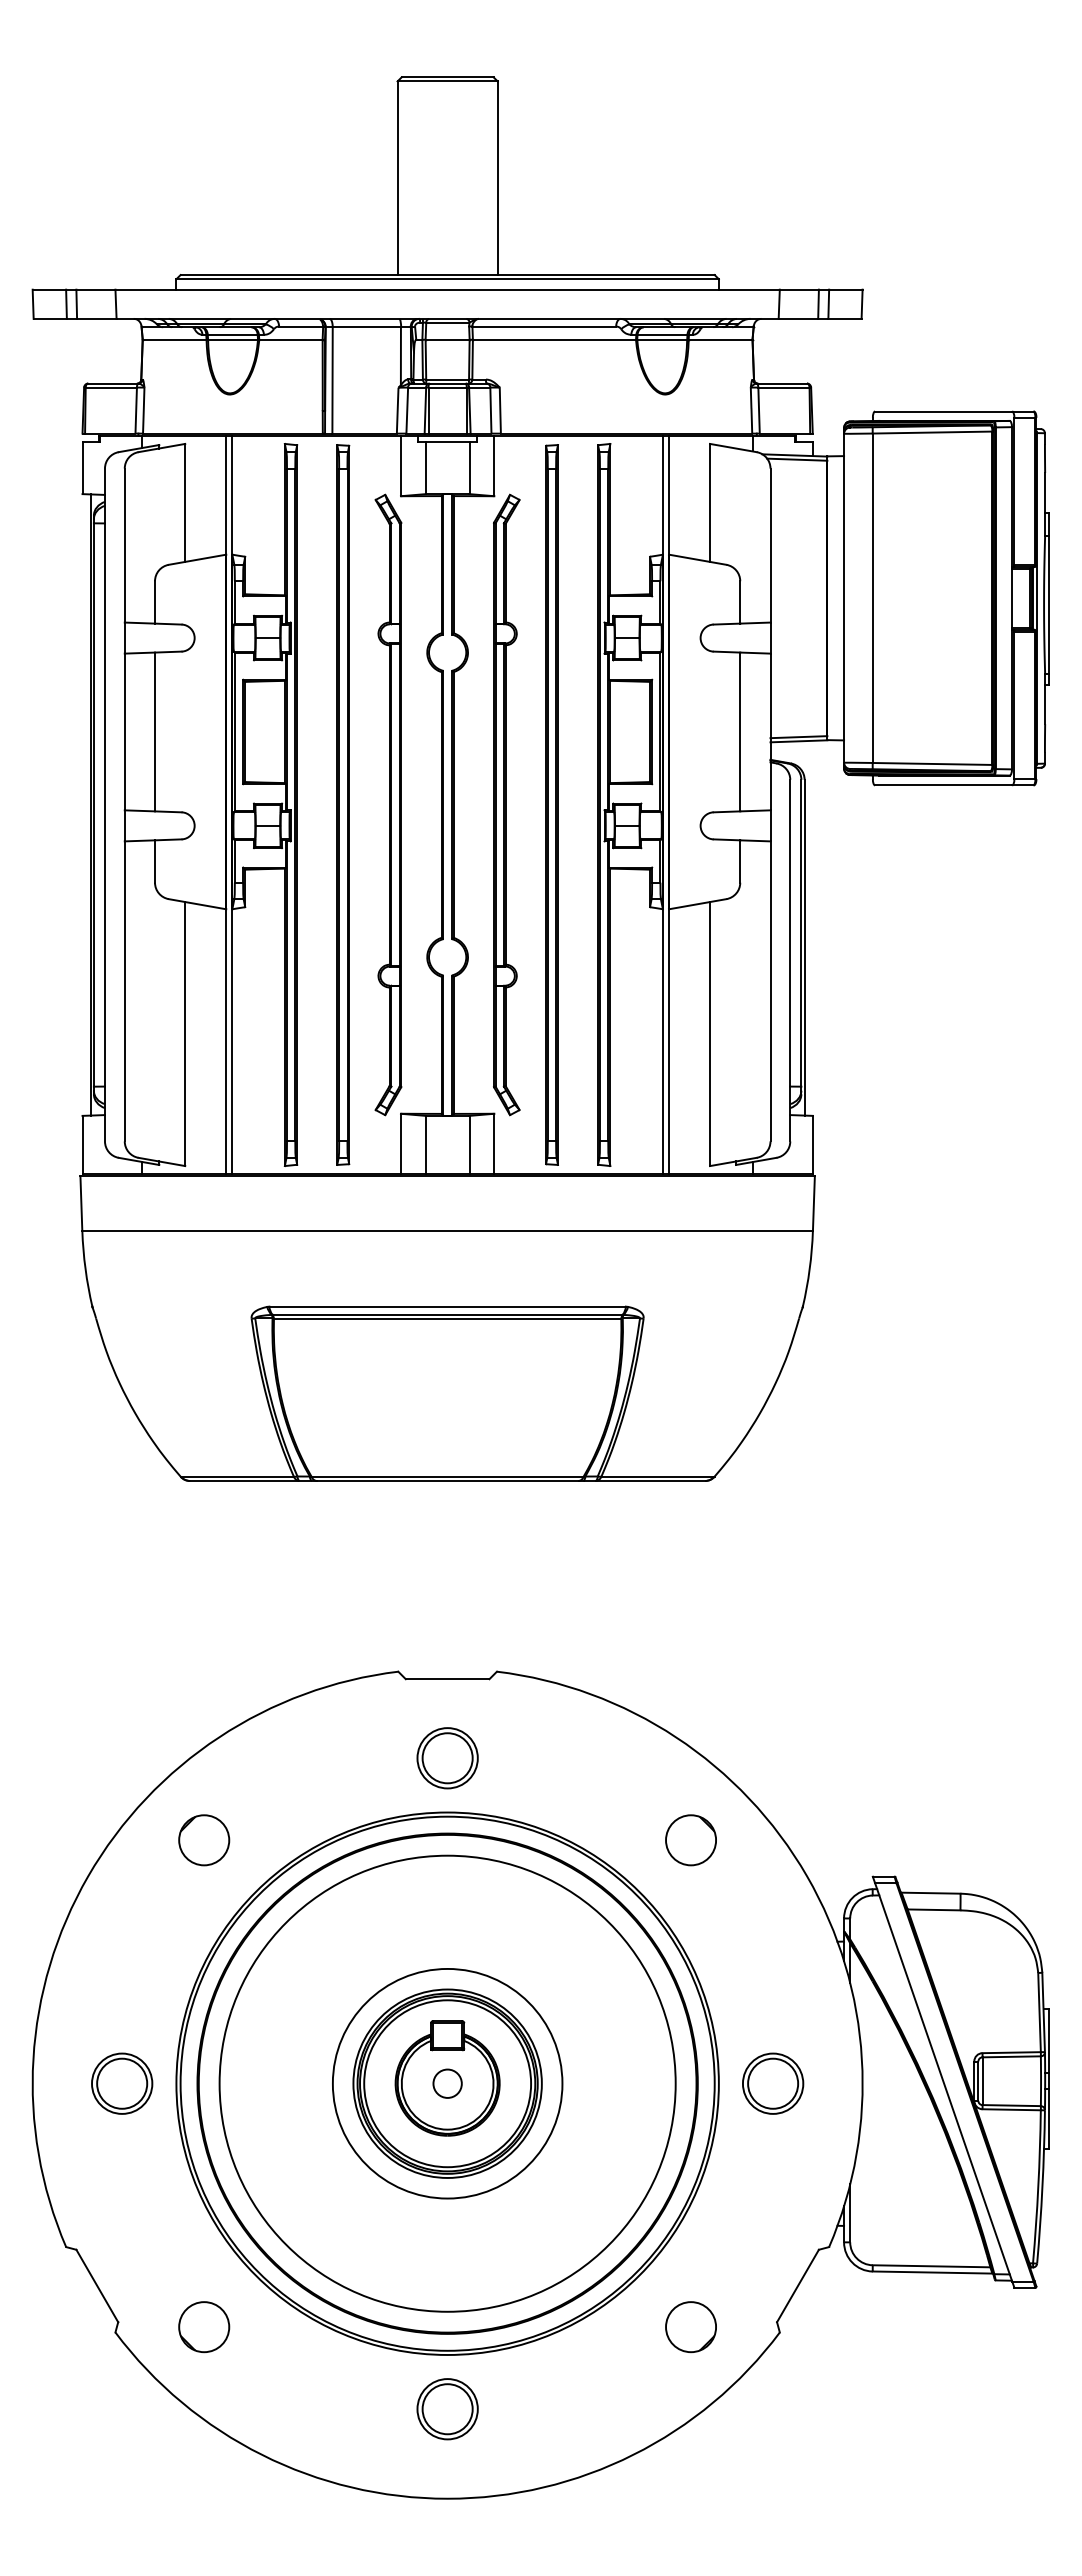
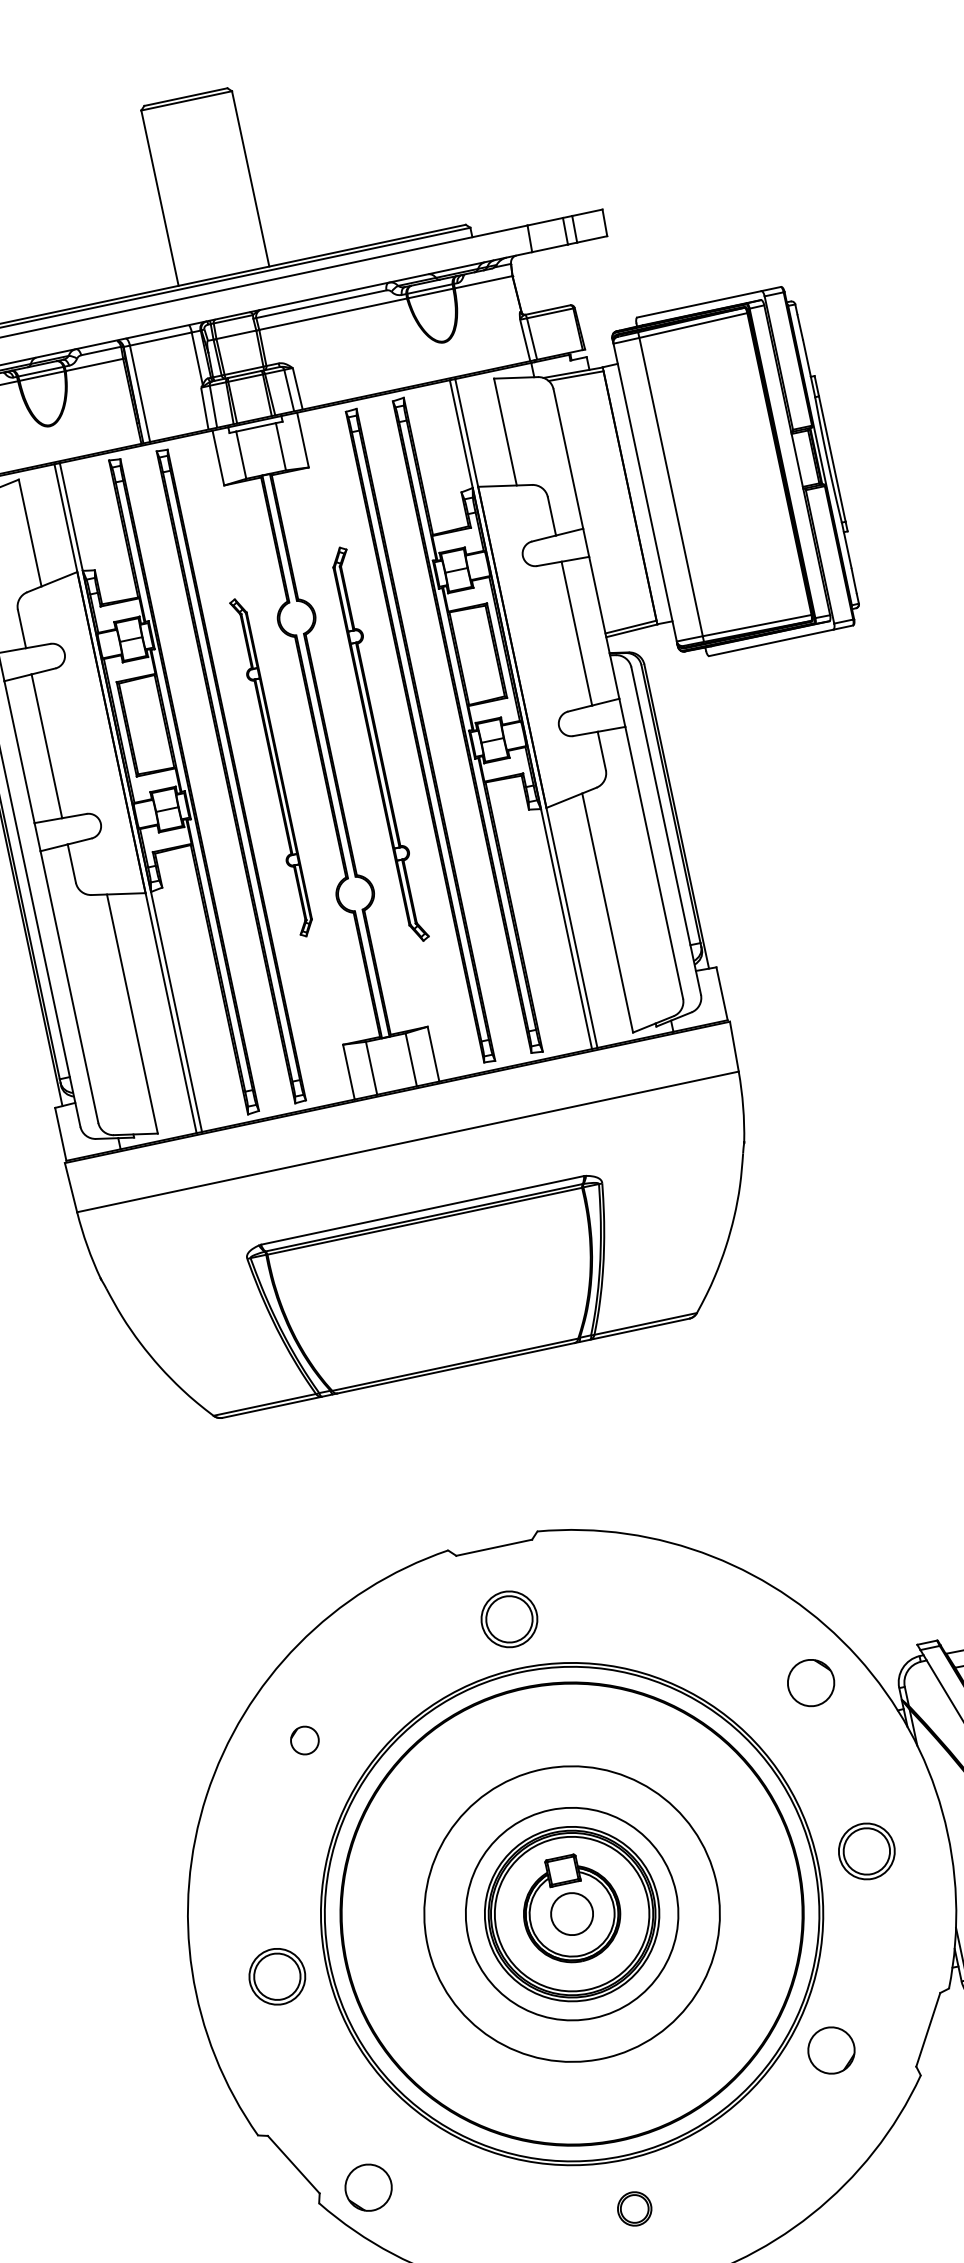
part: (388, 804) -> (272, 767), size x0.6
part: (506, 804) -> (379, 744), size x0.7
part: (204, 1840) -> (305, 1740), size x0.6
circle: (690, 1840) -> (810, 1683), moved
circle: (447, 2083) -> (571, 1913), size x0.7
circle: (447, 2083) -> (571, 1913), size x1.6
part: (204, 2327) -> (368, 2187), moved
part: (690, 2327) -> (831, 2050), moved
part: (447, 2409) -> (634, 2209), size x0.6

